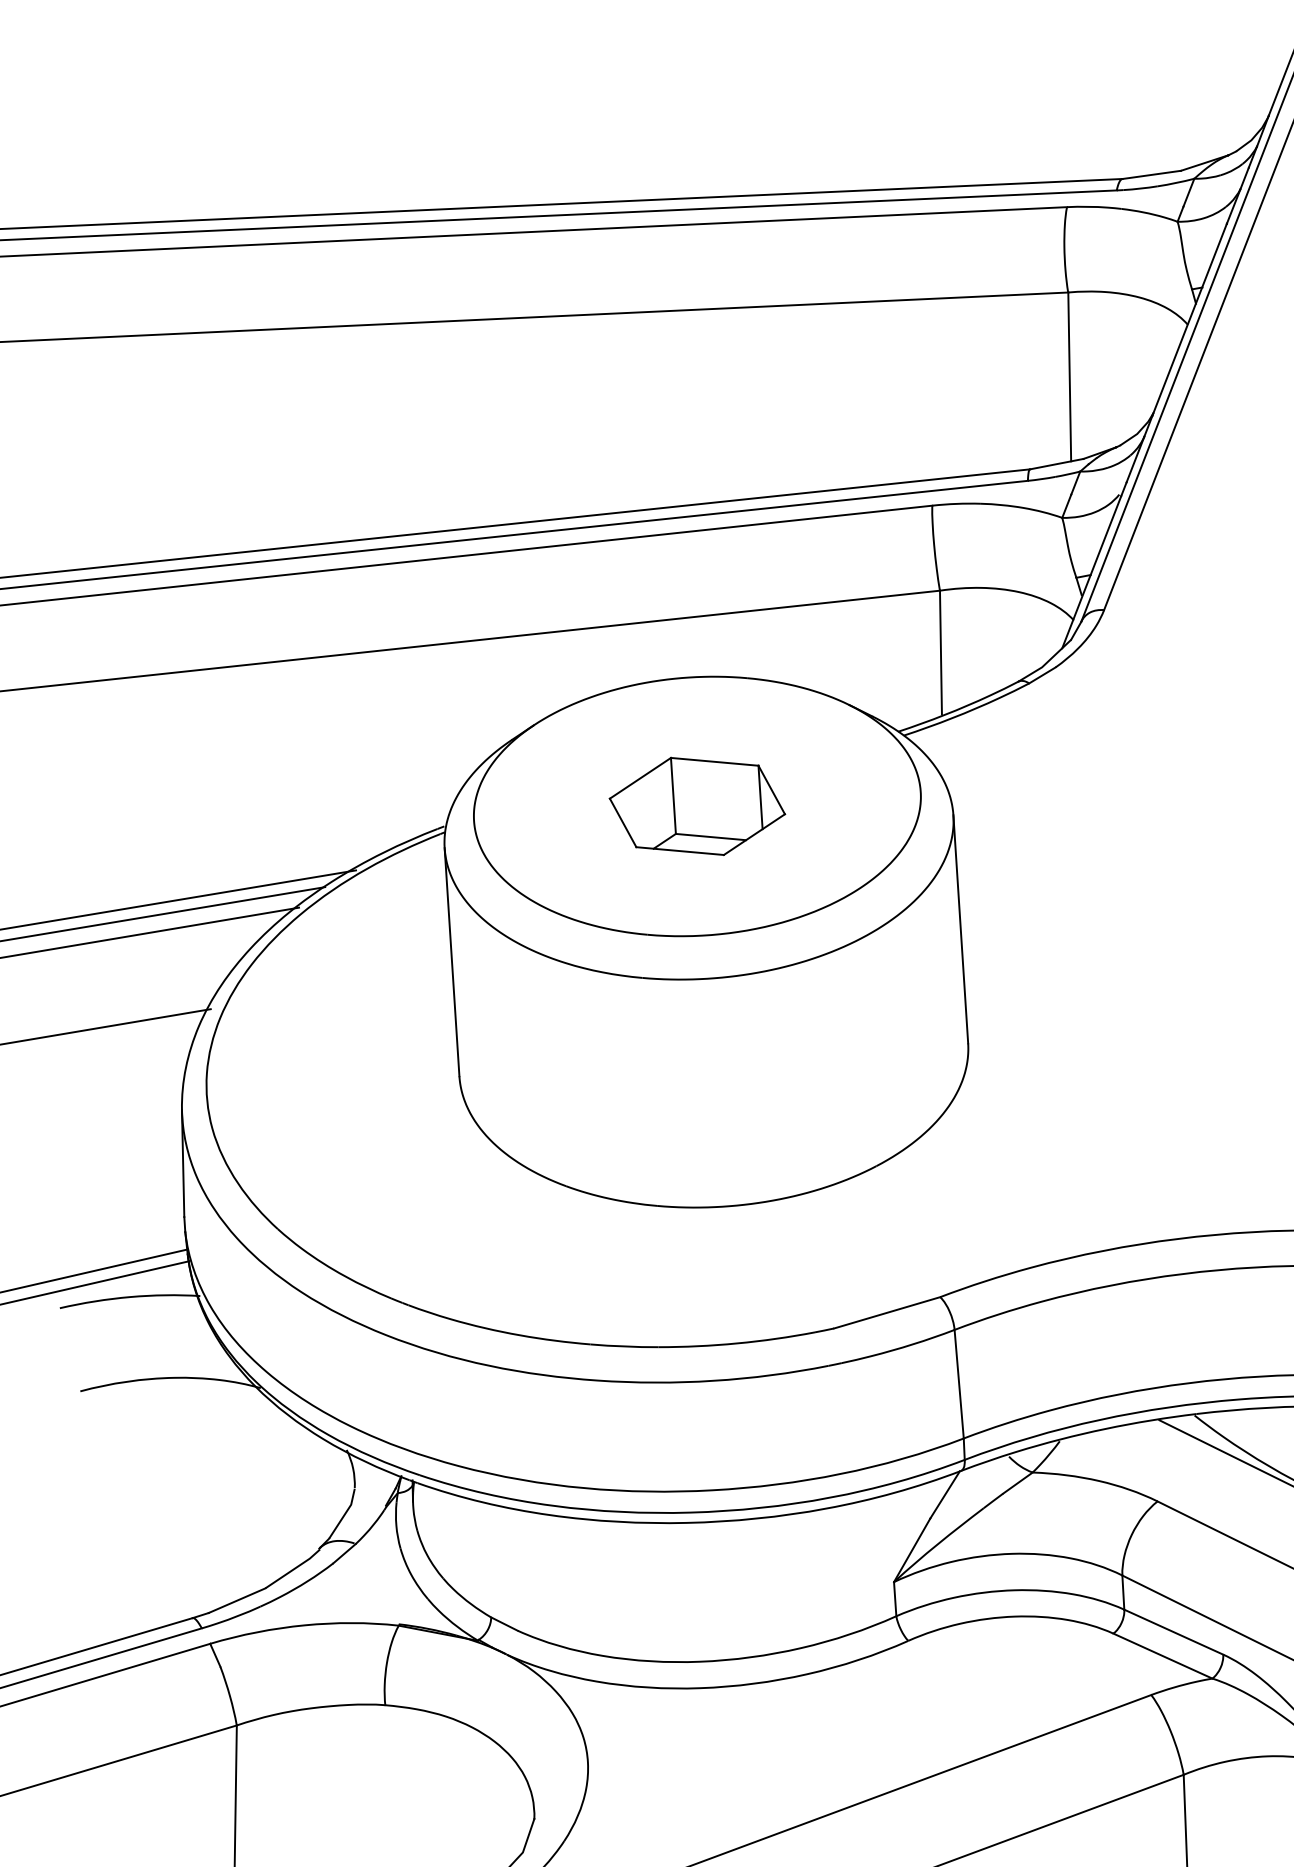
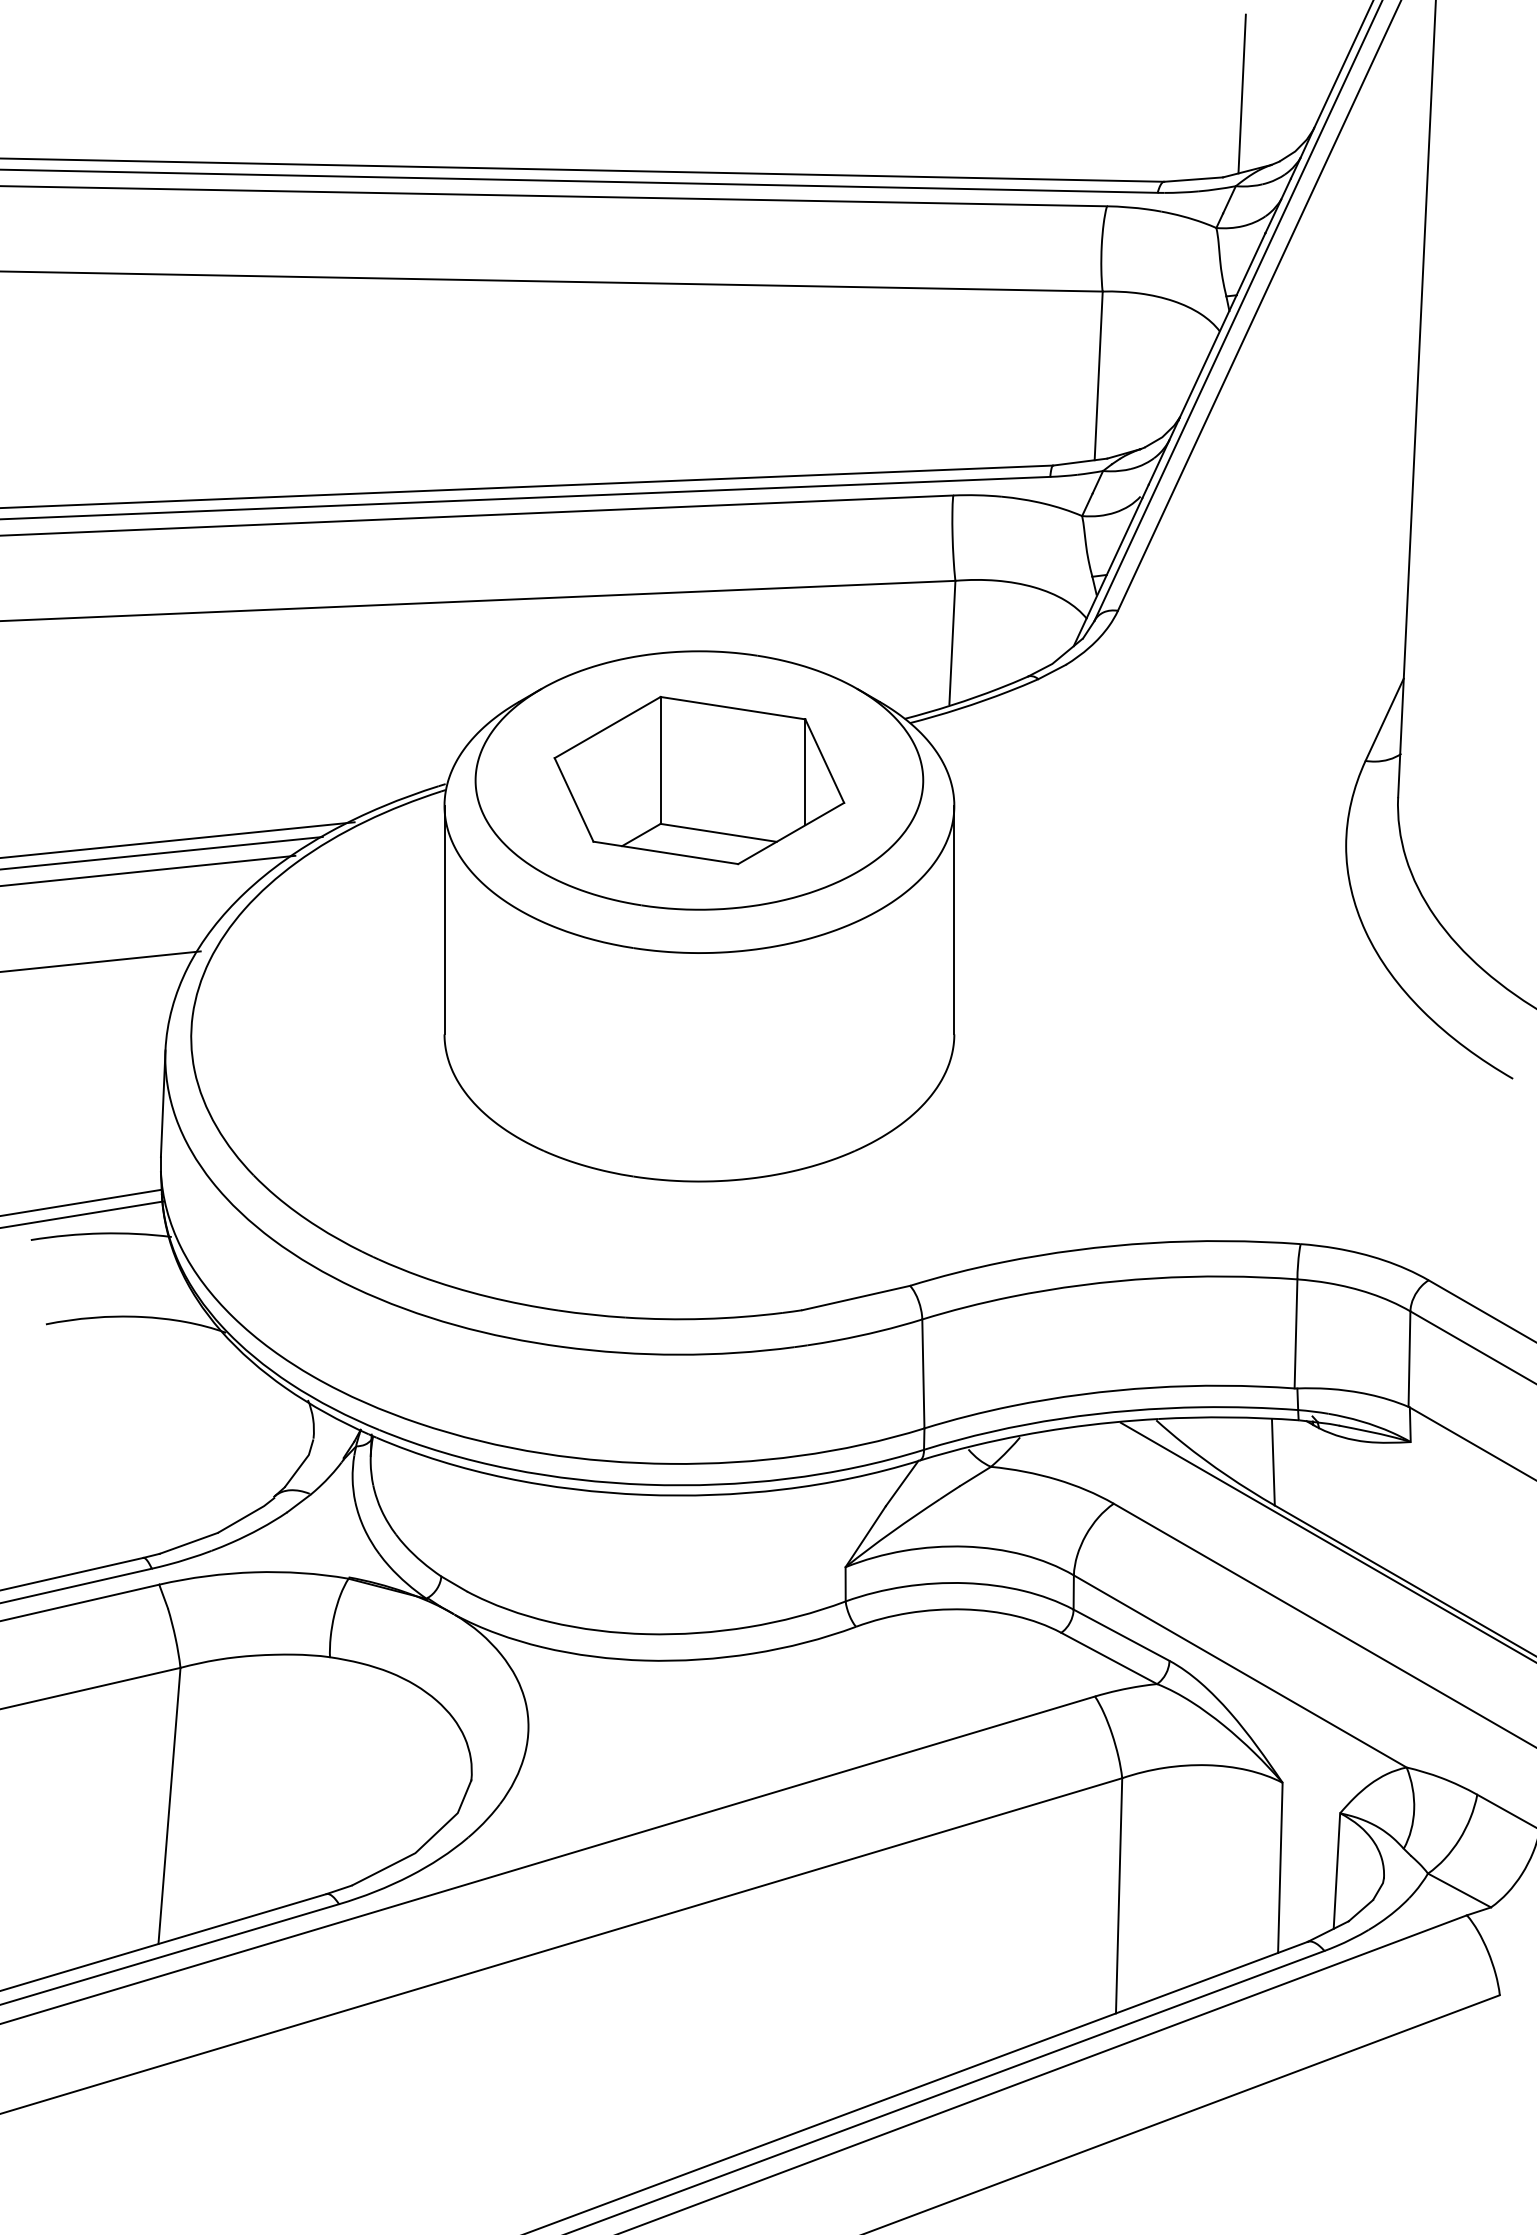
line: (1194, 85) -> (1241, 93), added
part: (697, 806) -> (699, 780), size x1.67

